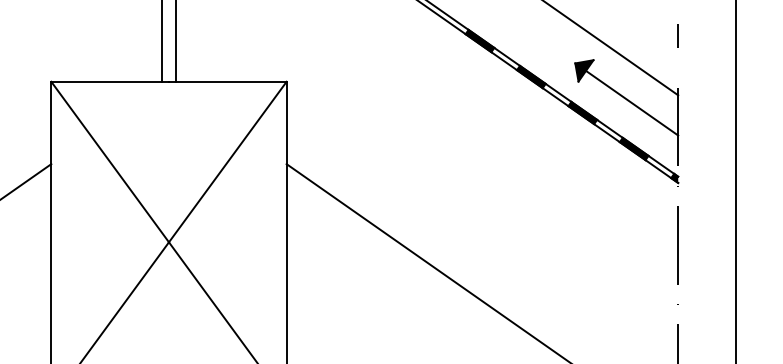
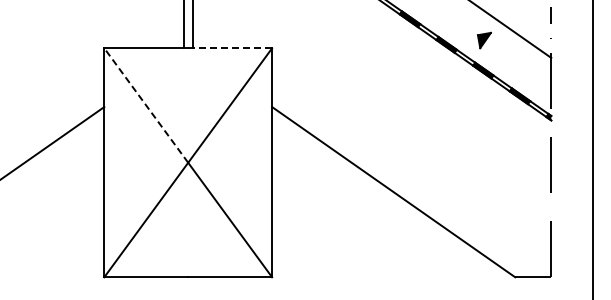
line: (228, 82) -> (230, 48), solid -> dashed
line: (632, 103) -> (518, 63), removed
line: (110, 161) -> (146, 105), solid -> dashed

